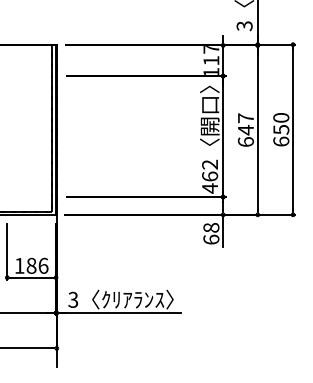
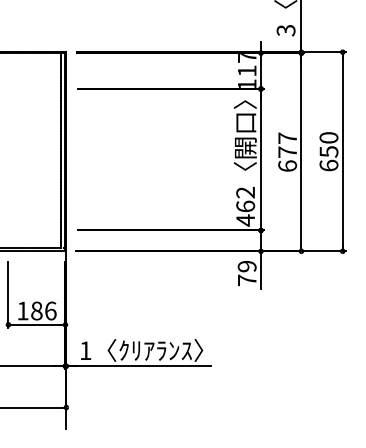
text: (245, 129) -> (287, 151), 647 -> 677
text: (211, 233) -> (247, 273), 68 -> 79
text: (73, 299) -> (85, 350), 3 -> 1

